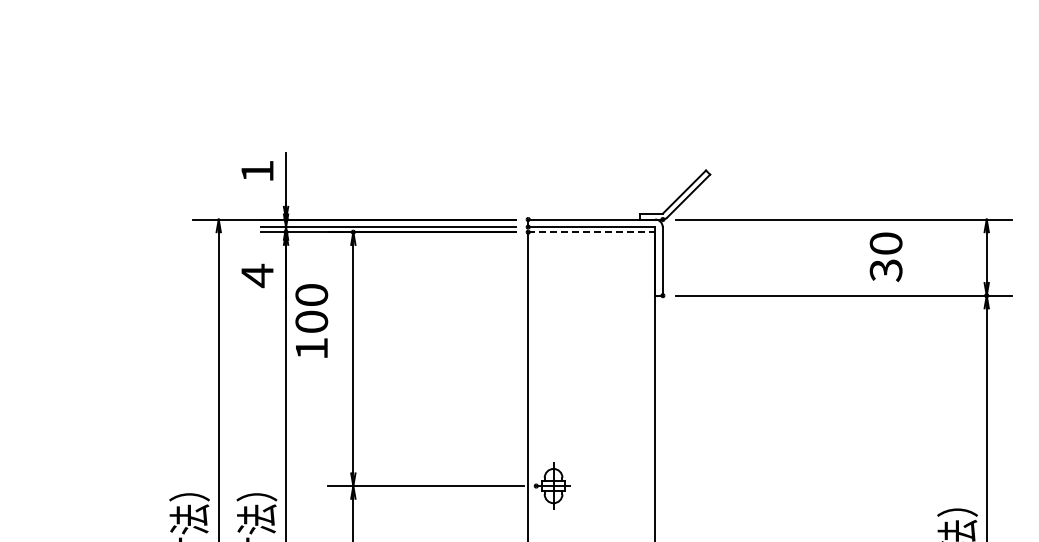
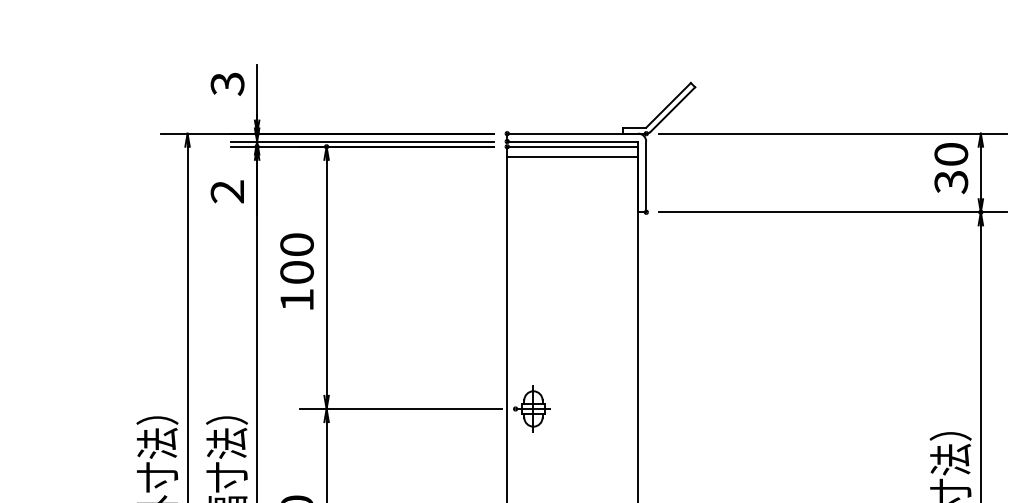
text: (257, 171) -> (227, 84), 1 -> 3
line: (592, 232) -> (573, 147), dashed -> solid
line: (591, 242) -> (572, 157), added
text: (885, 257) -> (950, 168), moved
text: (257, 275) -> (227, 191), 4 -> 2
text: (311, 320) -> (296, 271), moved

